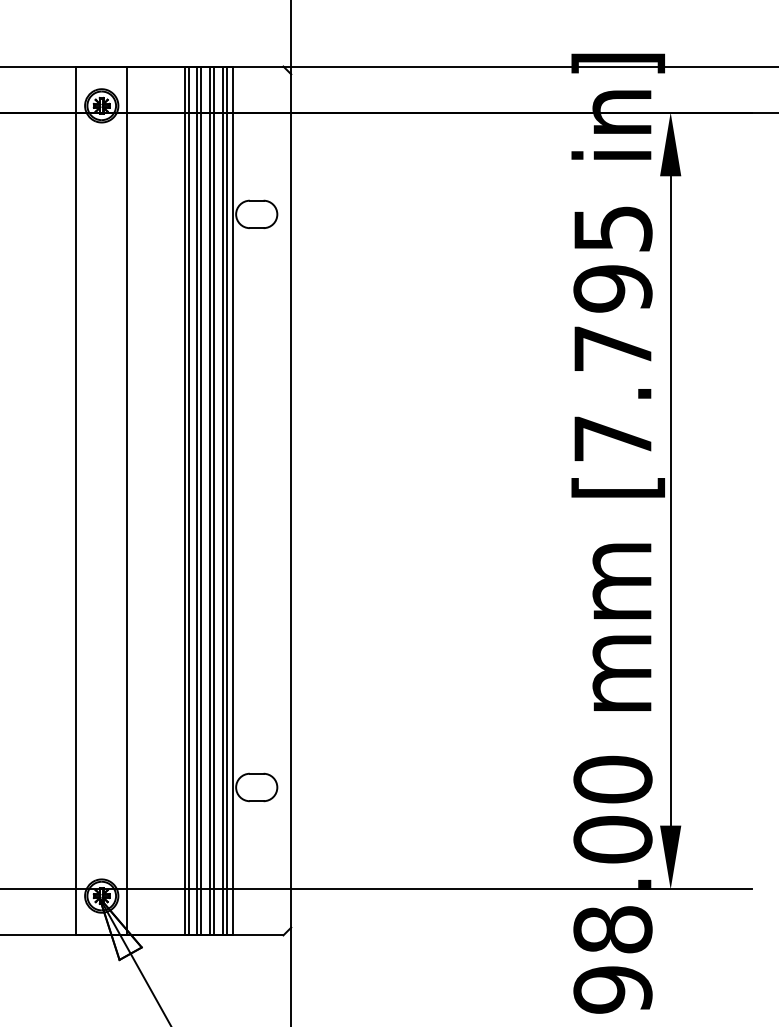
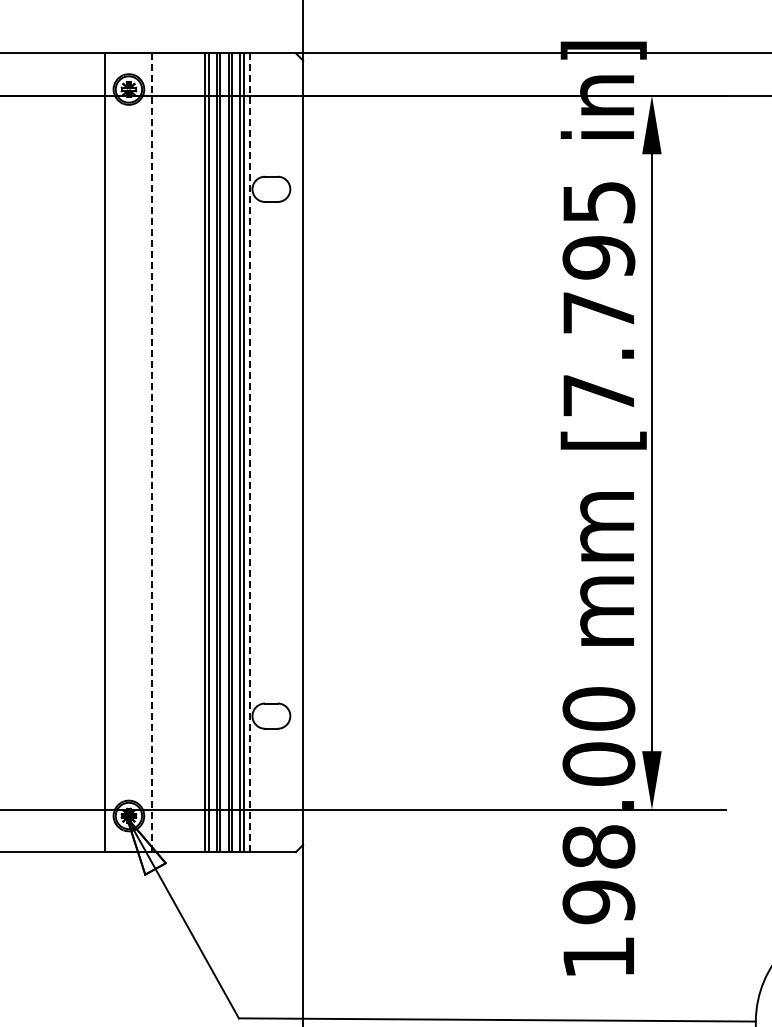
line: (127, 501) -> (152, 453), solid -> dashed
line: (232, 501) -> (249, 453), solid -> dashed

